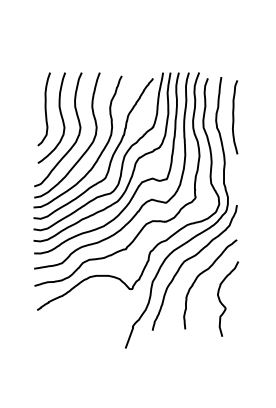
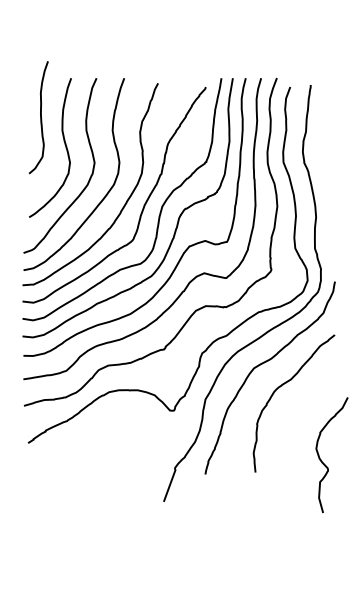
curve: (44, 109) -> (39, 117), moved
curve: (234, 117) -> (331, 147), removed
curve: (221, 301) -> (321, 458), moved

